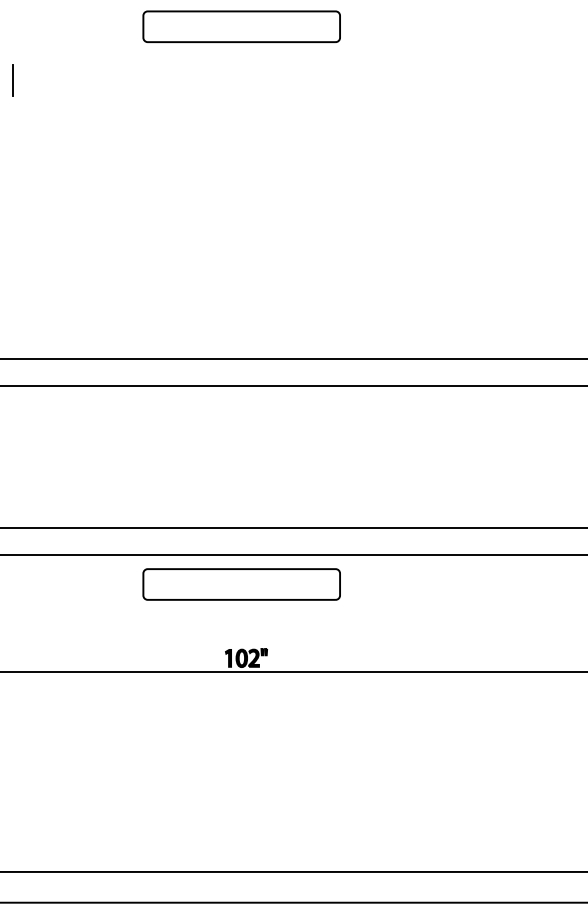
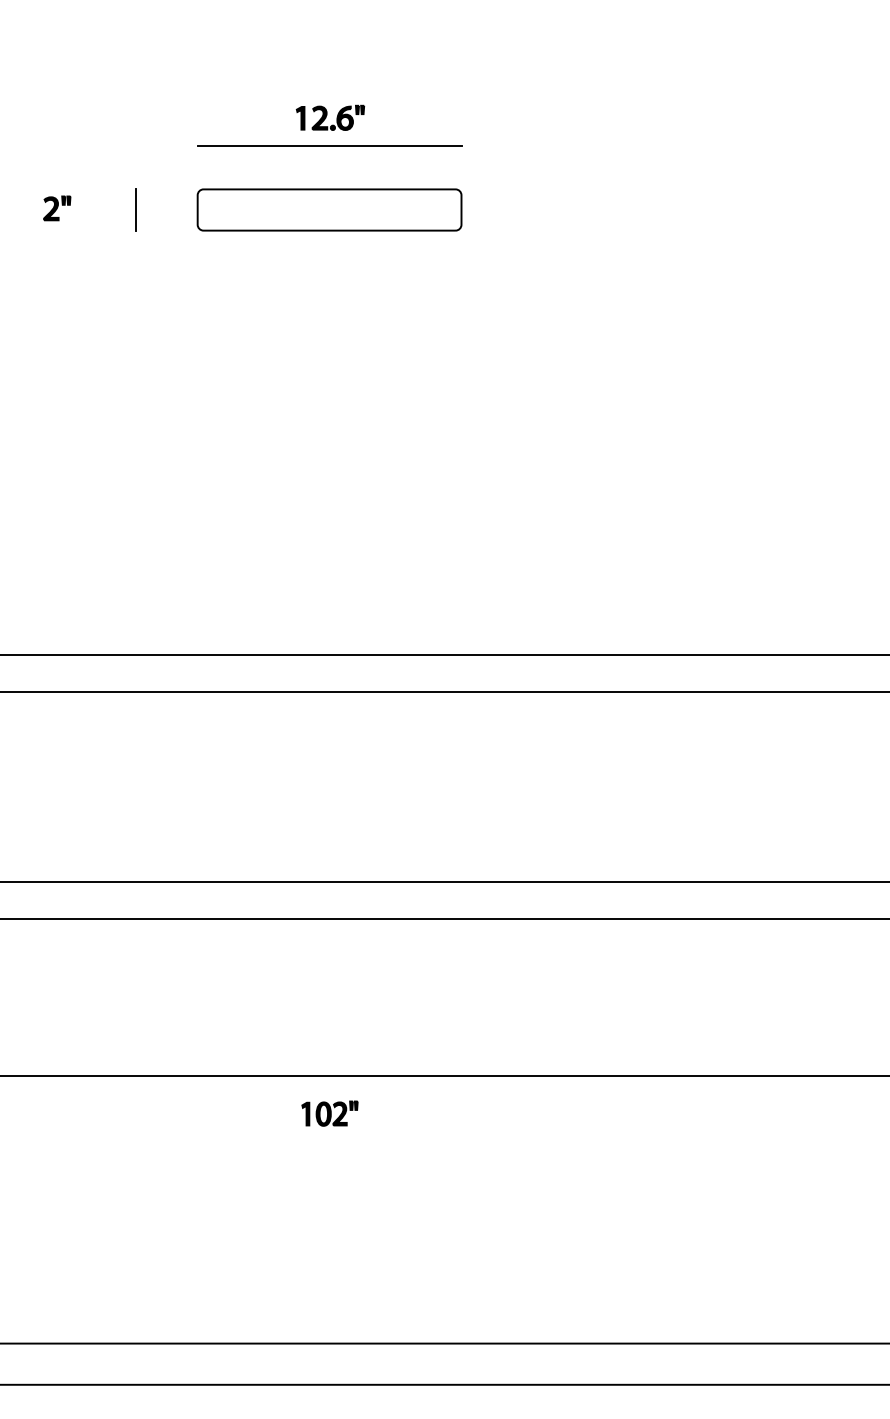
part: (38, 25) -> (57, 208), added
line: (12, 80) -> (135, 209), moved
part: (241, 584) -> (329, 957), removed
part: (246, 657) -> (329, 1113), moved

